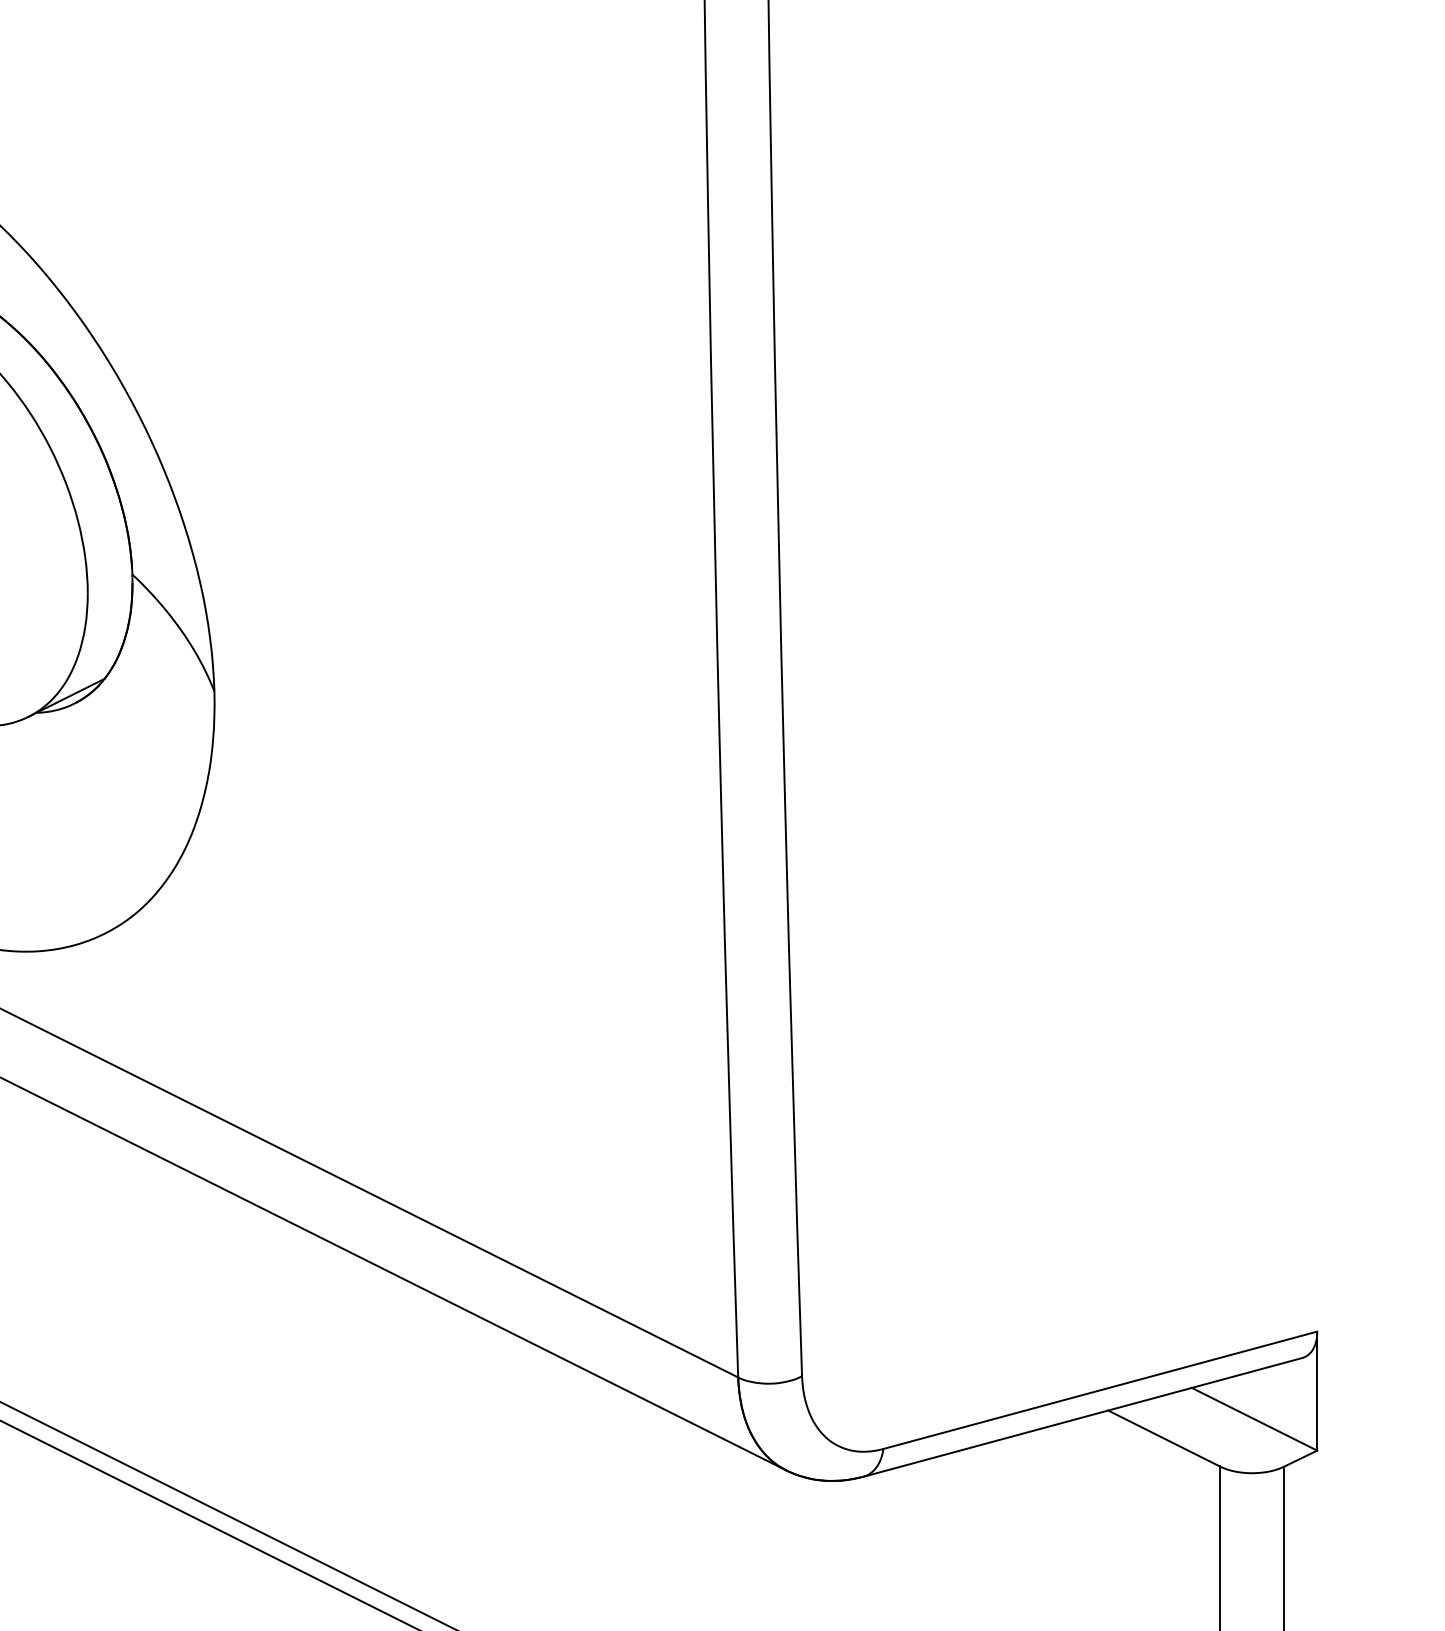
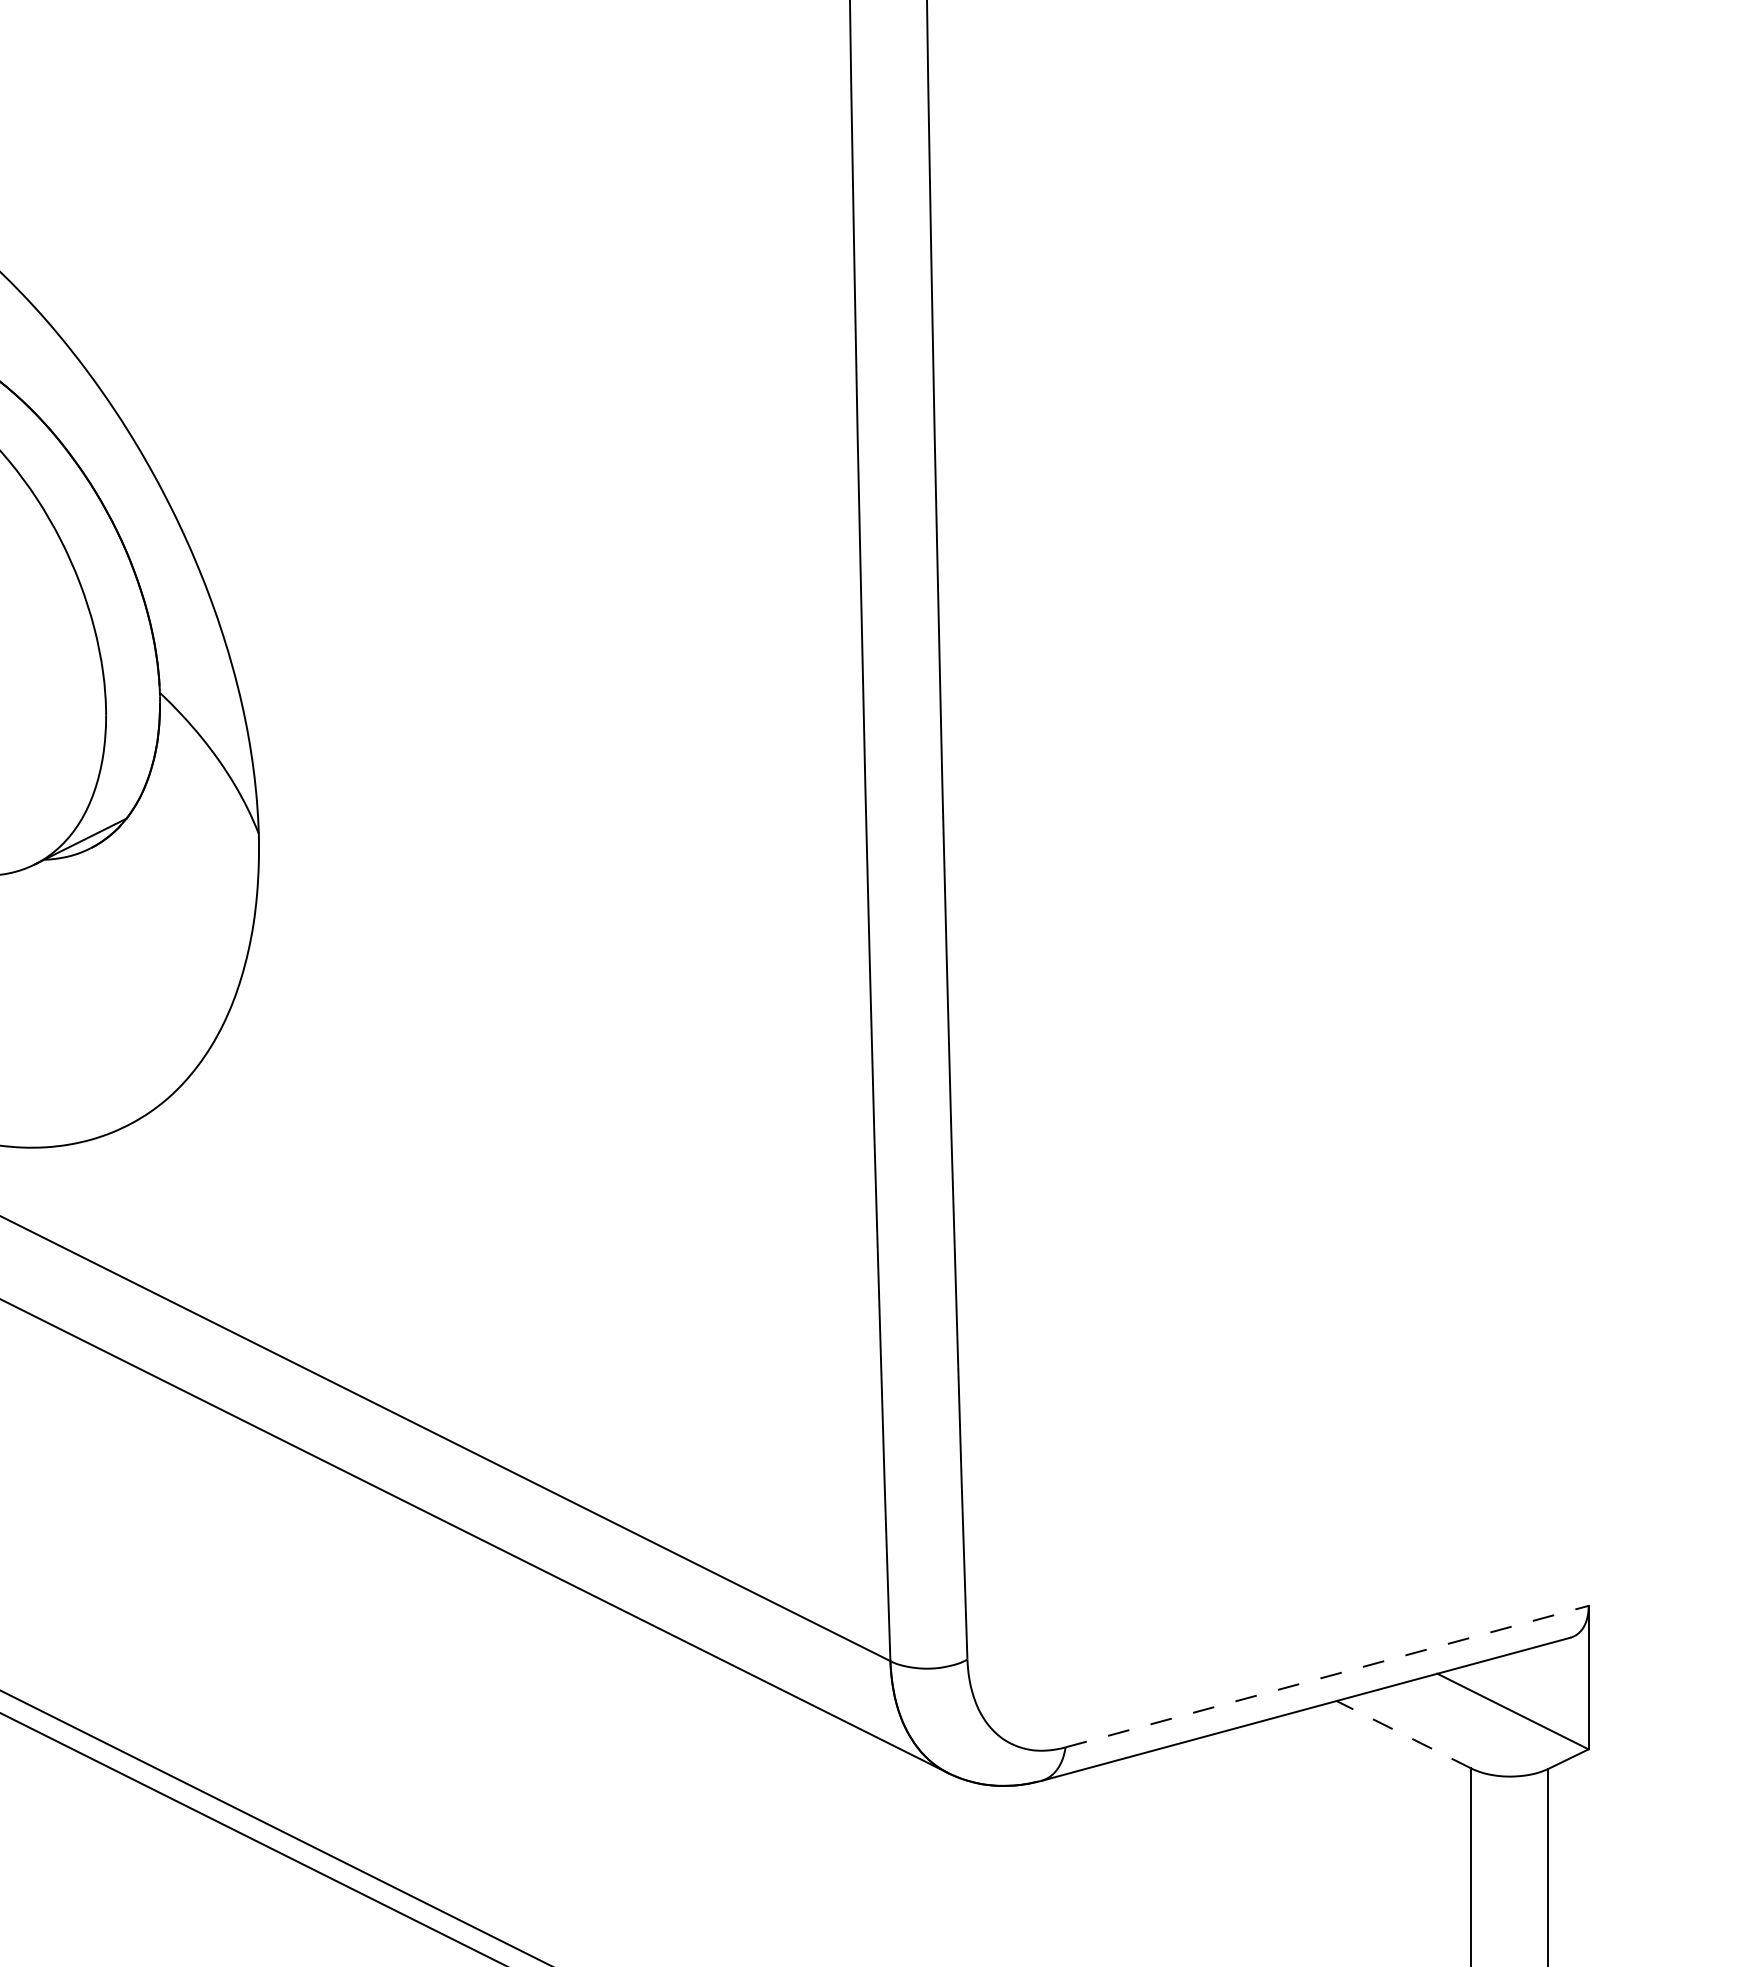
line: (1100, 1390) -> (1327, 1676), solid -> dashed
line: (1163, 1438) -> (1403, 1734), solid -> dashed

